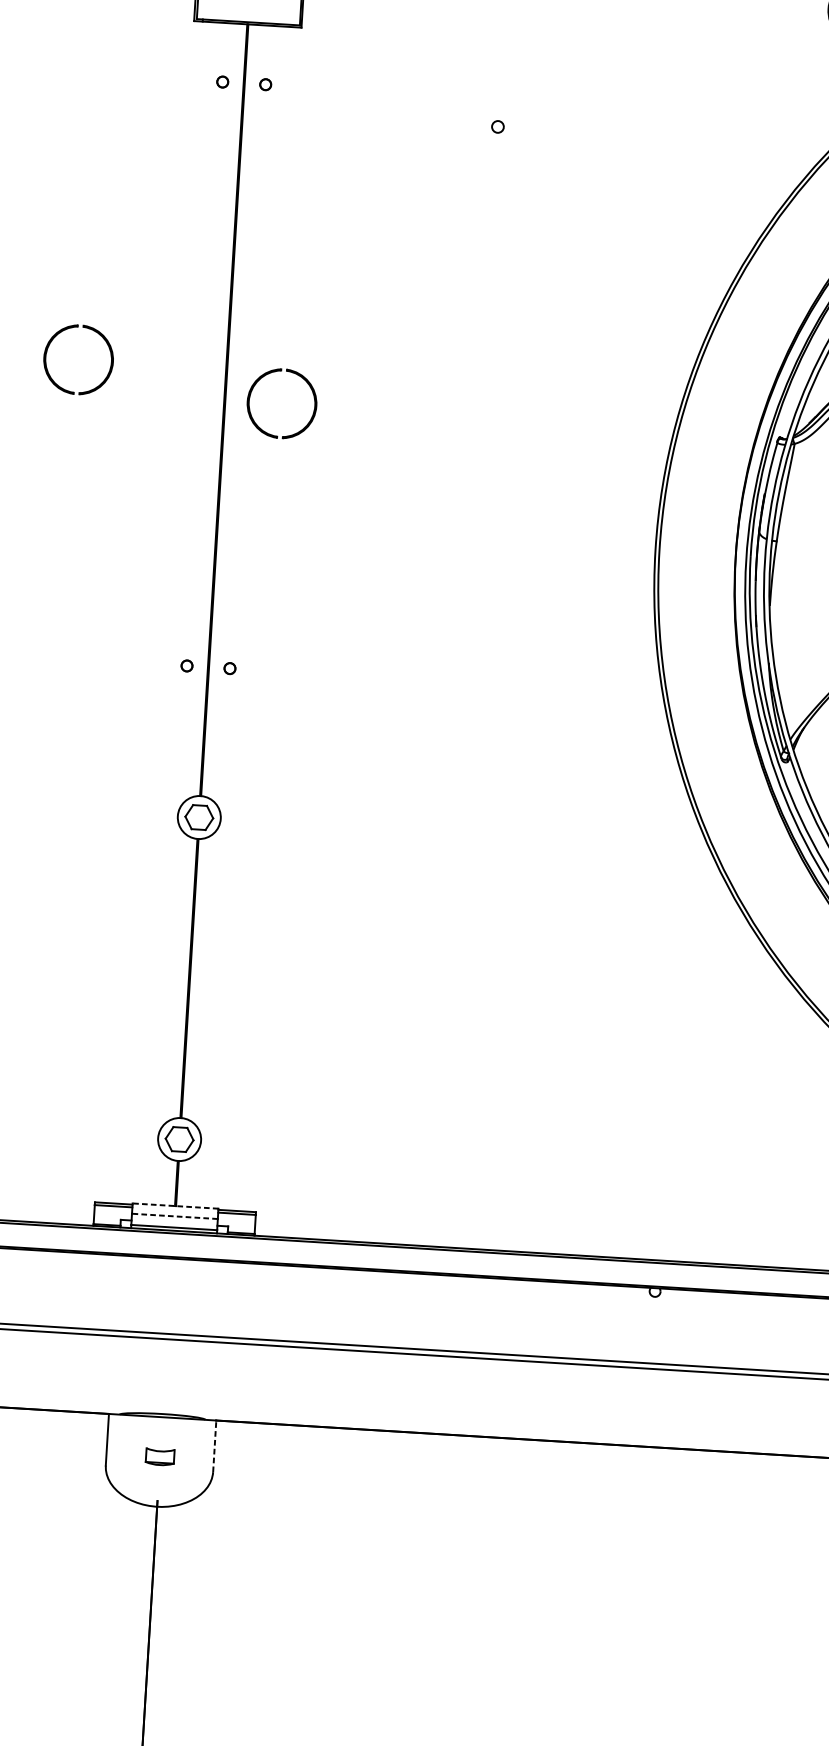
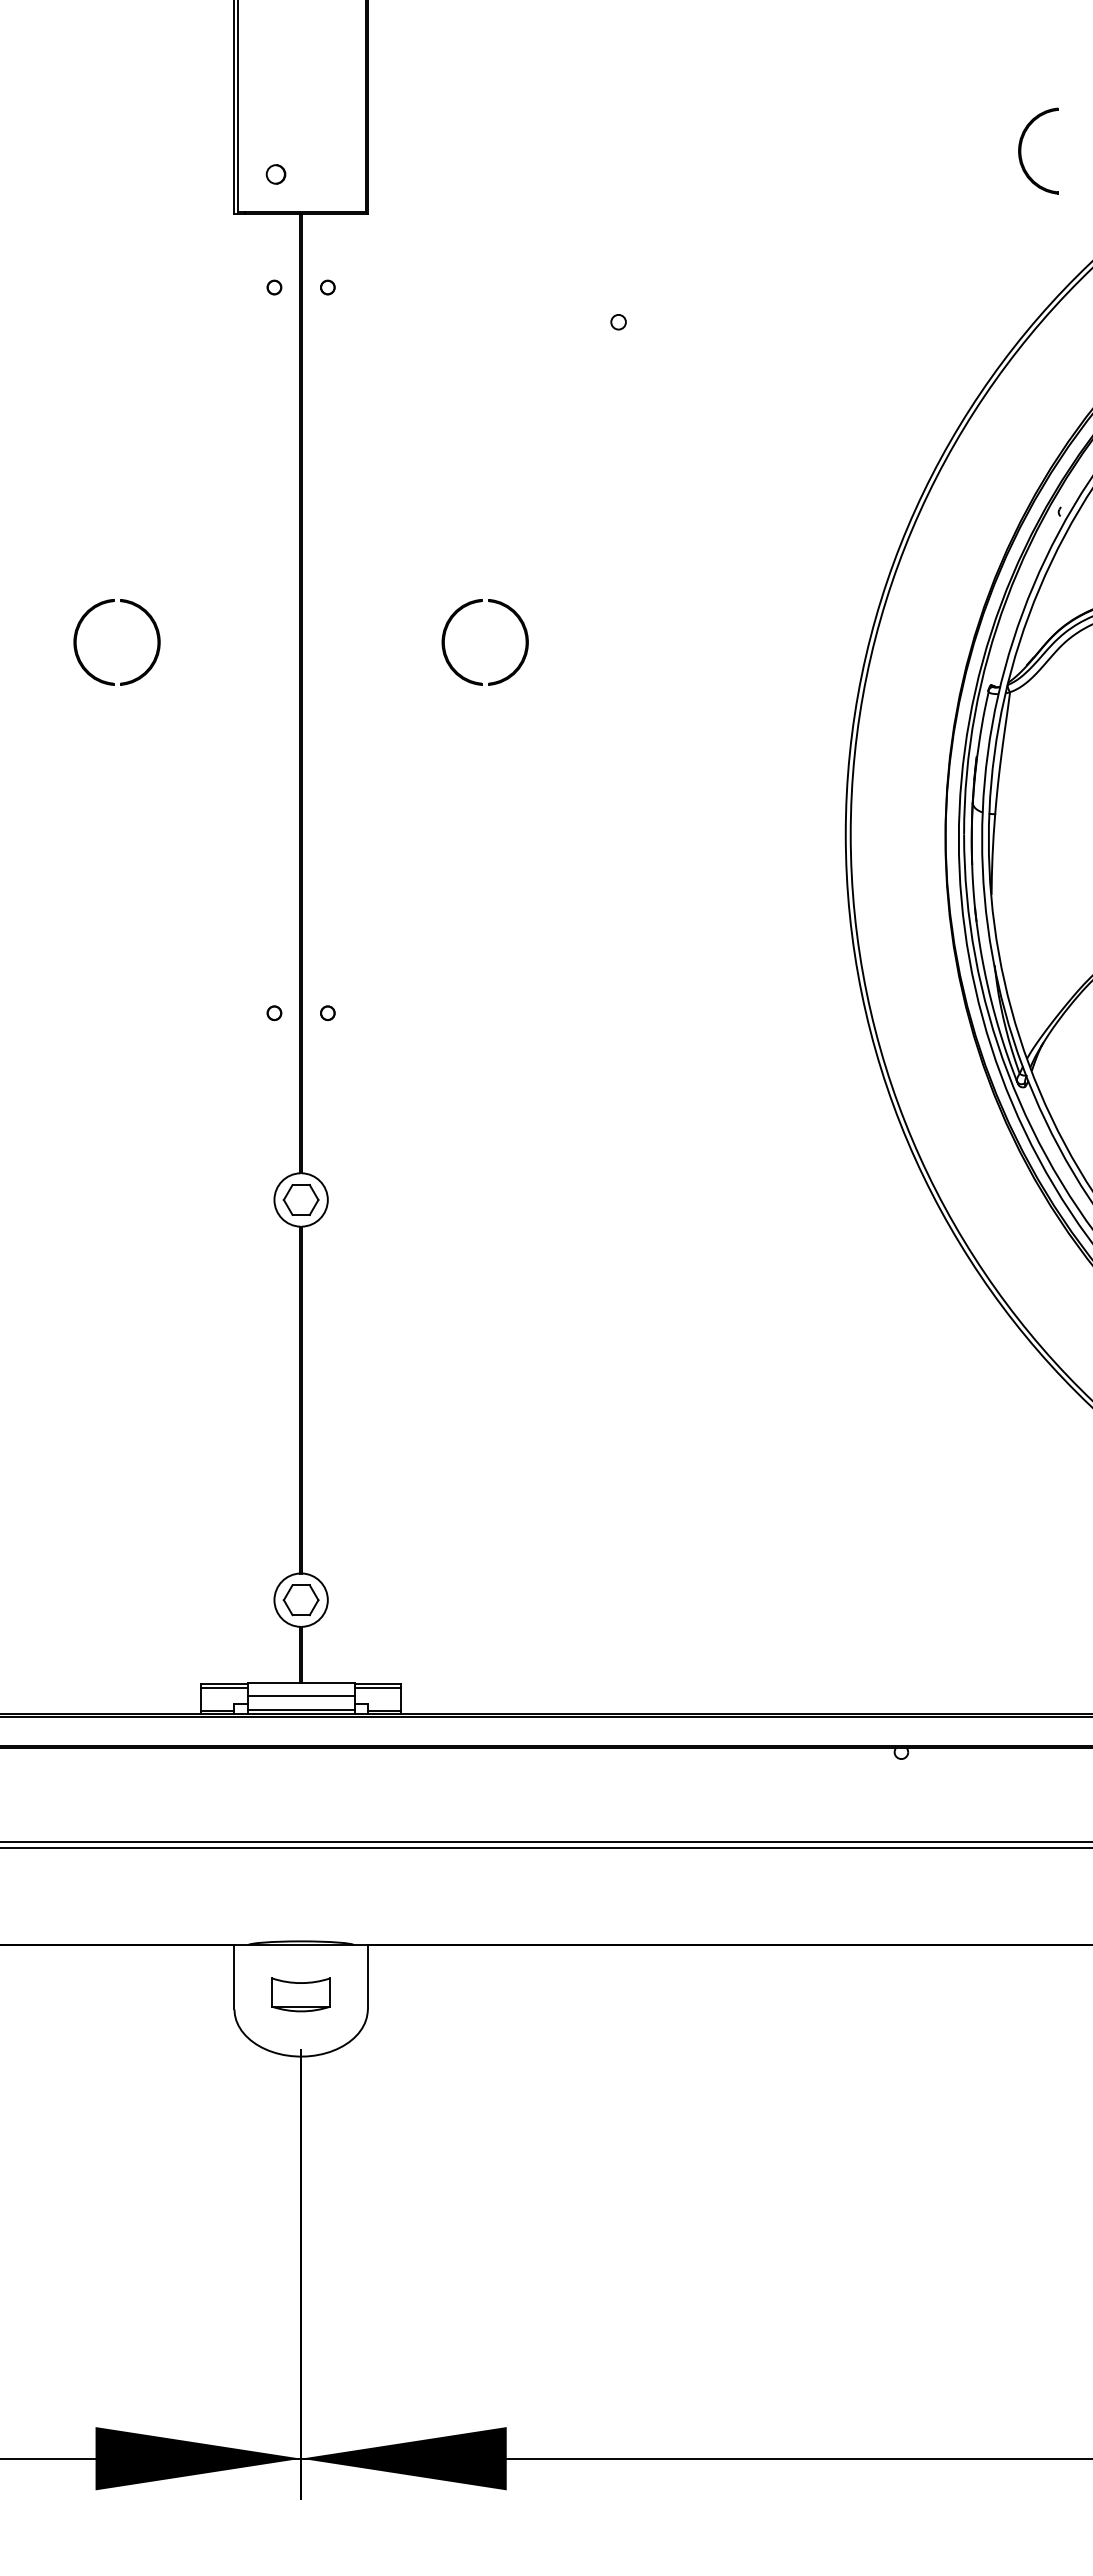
part: (251, 412) -> (447, 655), moved
line: (175, 1205) -> (300, 1682), dashed -> solid
line: (174, 1216) -> (300, 1695), dashed -> solid
line: (214, 1445) -> (367, 1976), dashed -> solid
part: (159, 1456) -> (300, 1994), size x1.67

